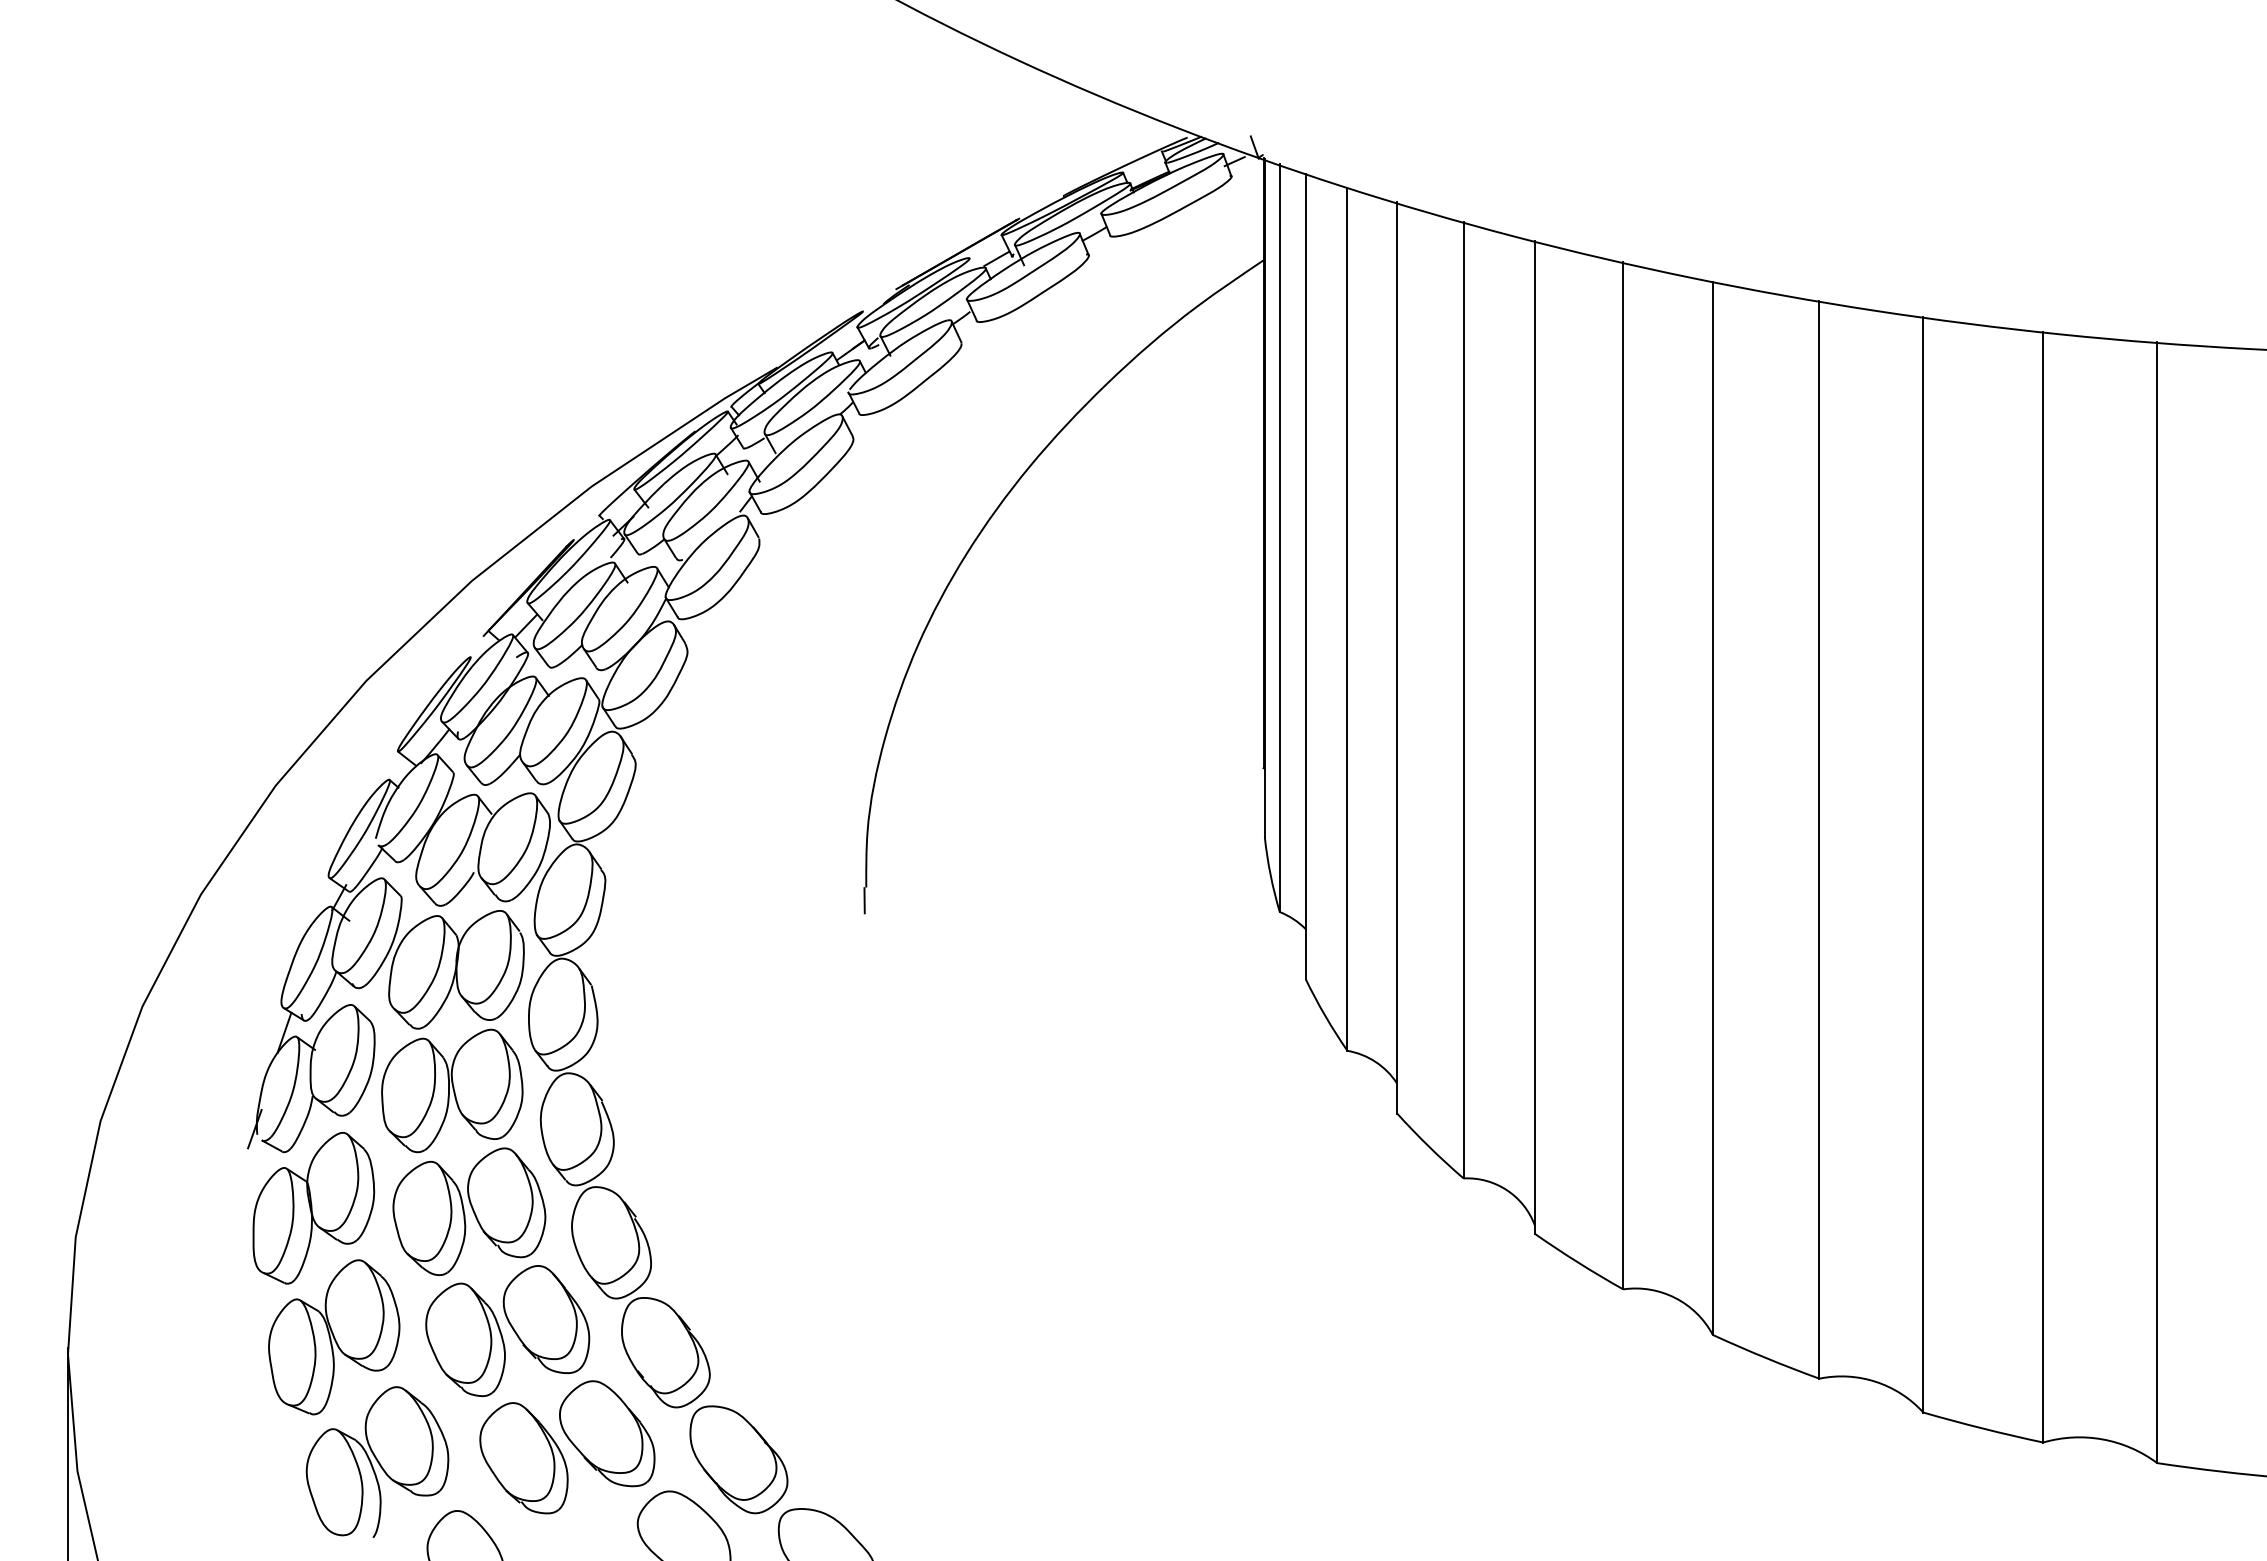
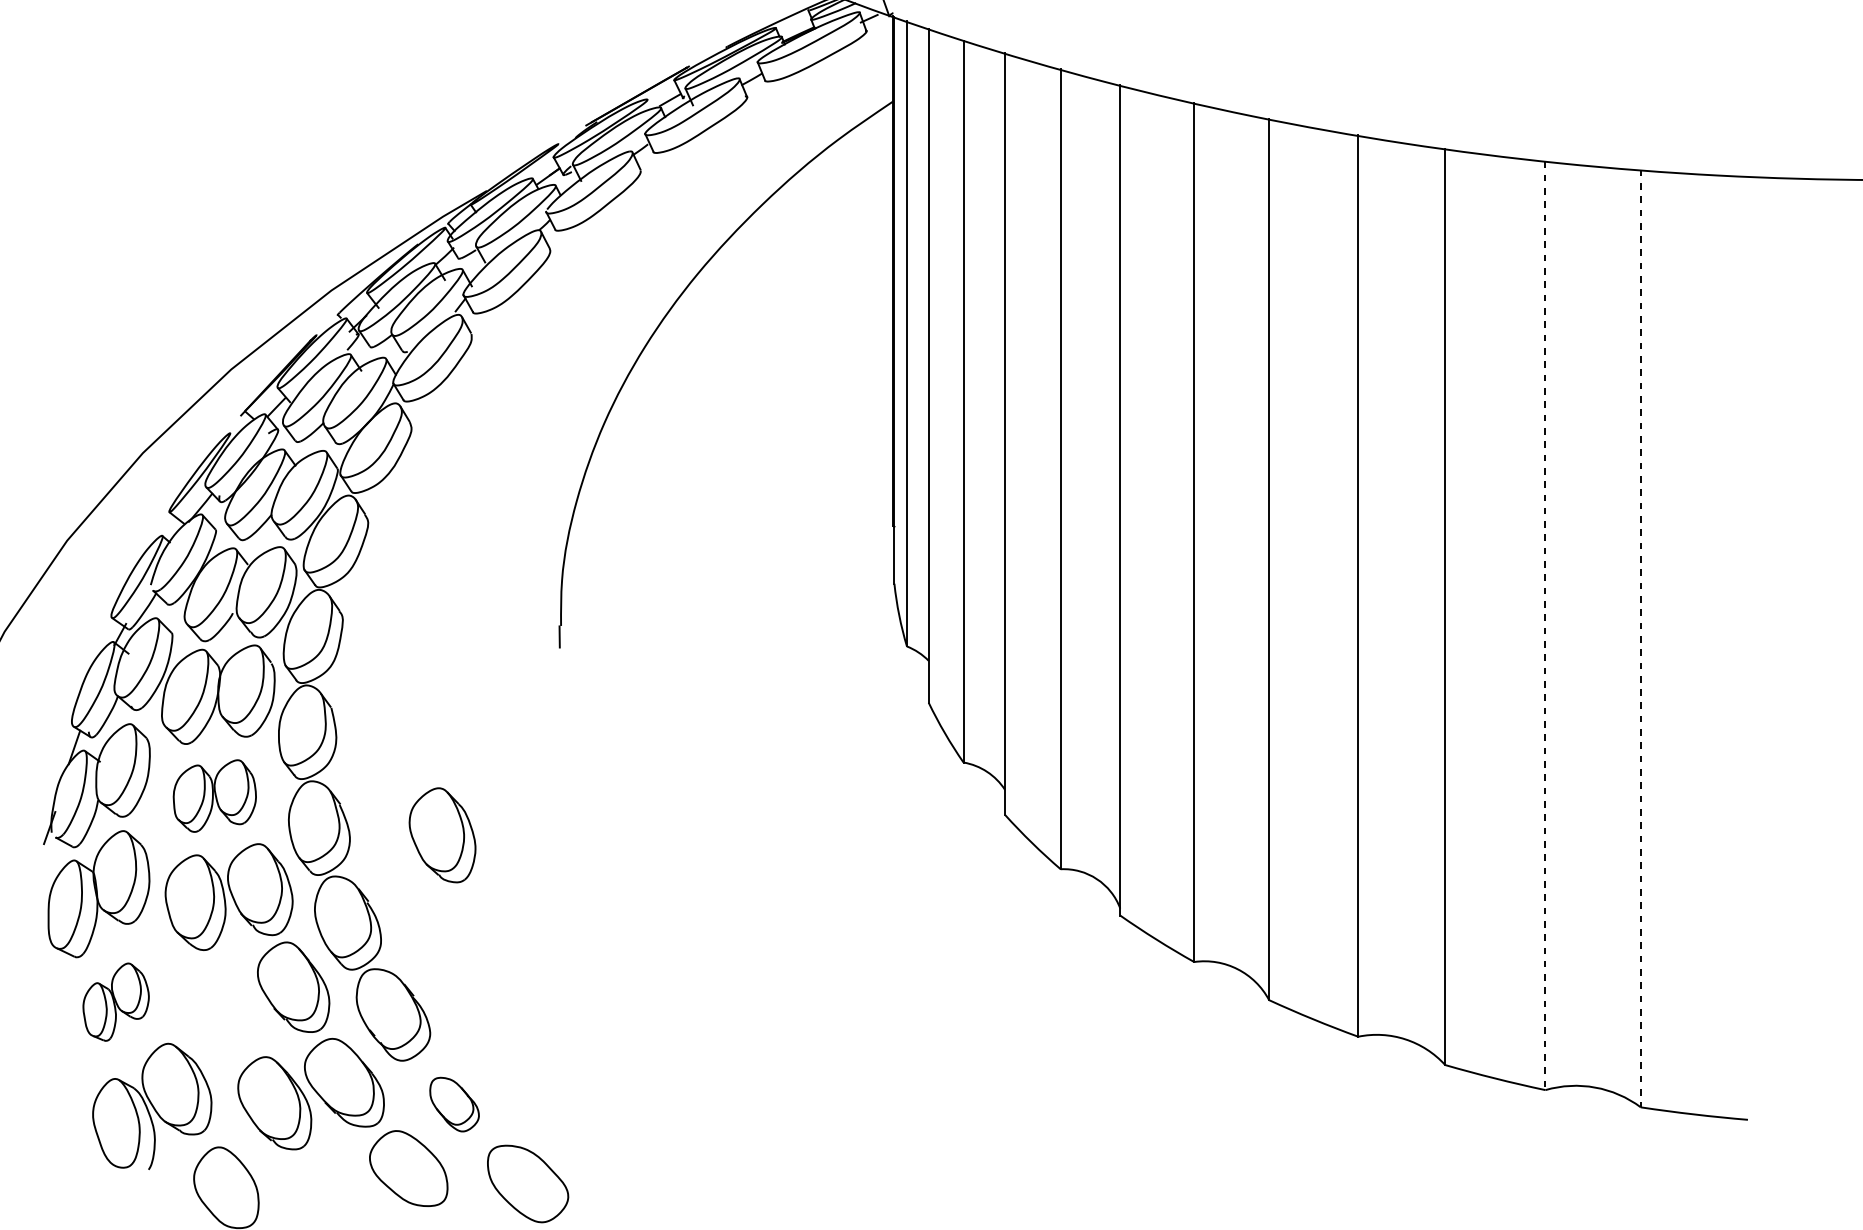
line: (2043, 887) -> (1545, 625), solid -> dashed
line: (2157, 902) -> (1641, 638), solid -> dashed
part: (452, 1090) -> (214, 795), size x0.7
part: (334, 1337) -> (116, 1002), size x0.6
part: (465, 1339) -> (442, 835), moved
part: (738, 1459) -> (454, 1104), size x0.6

